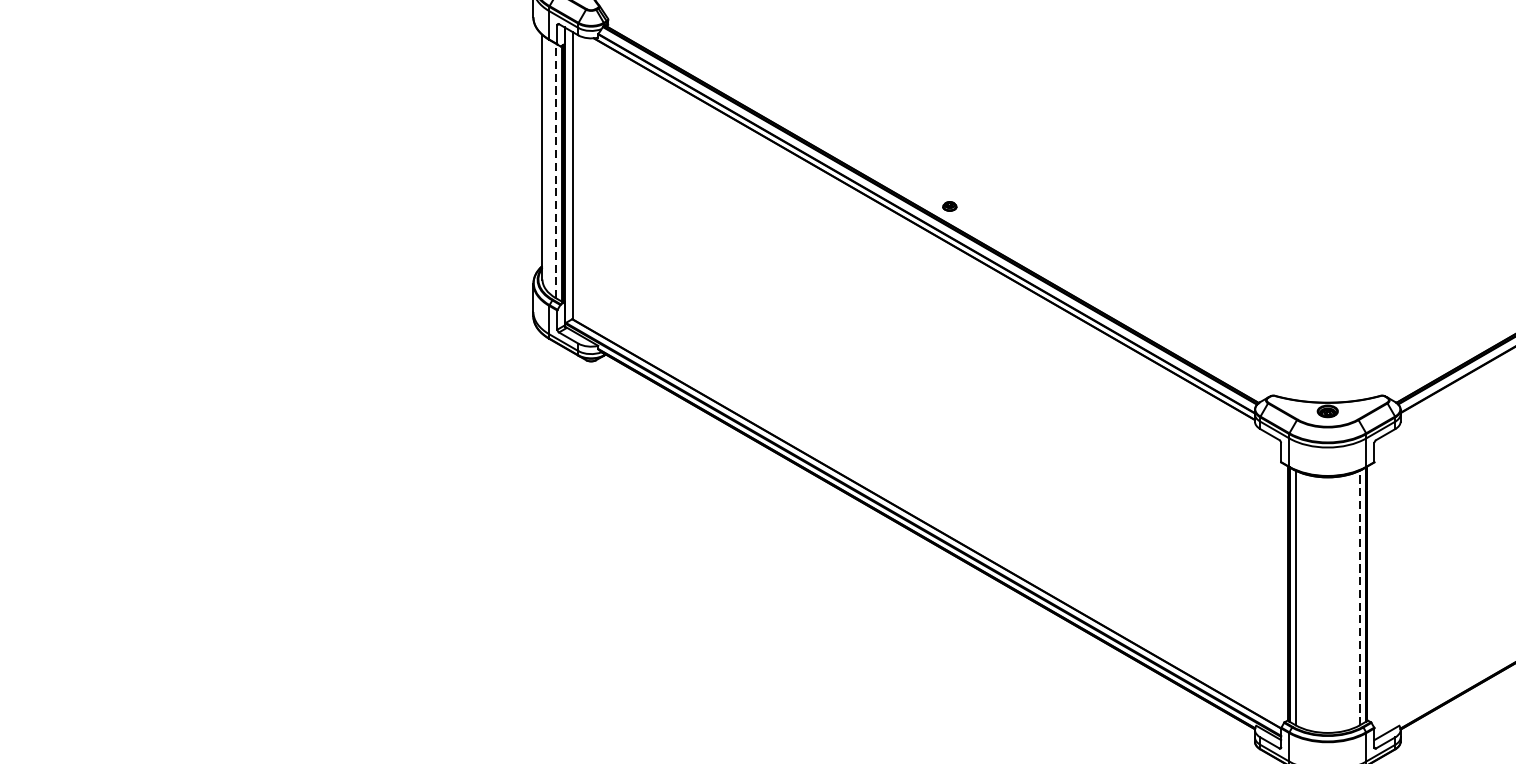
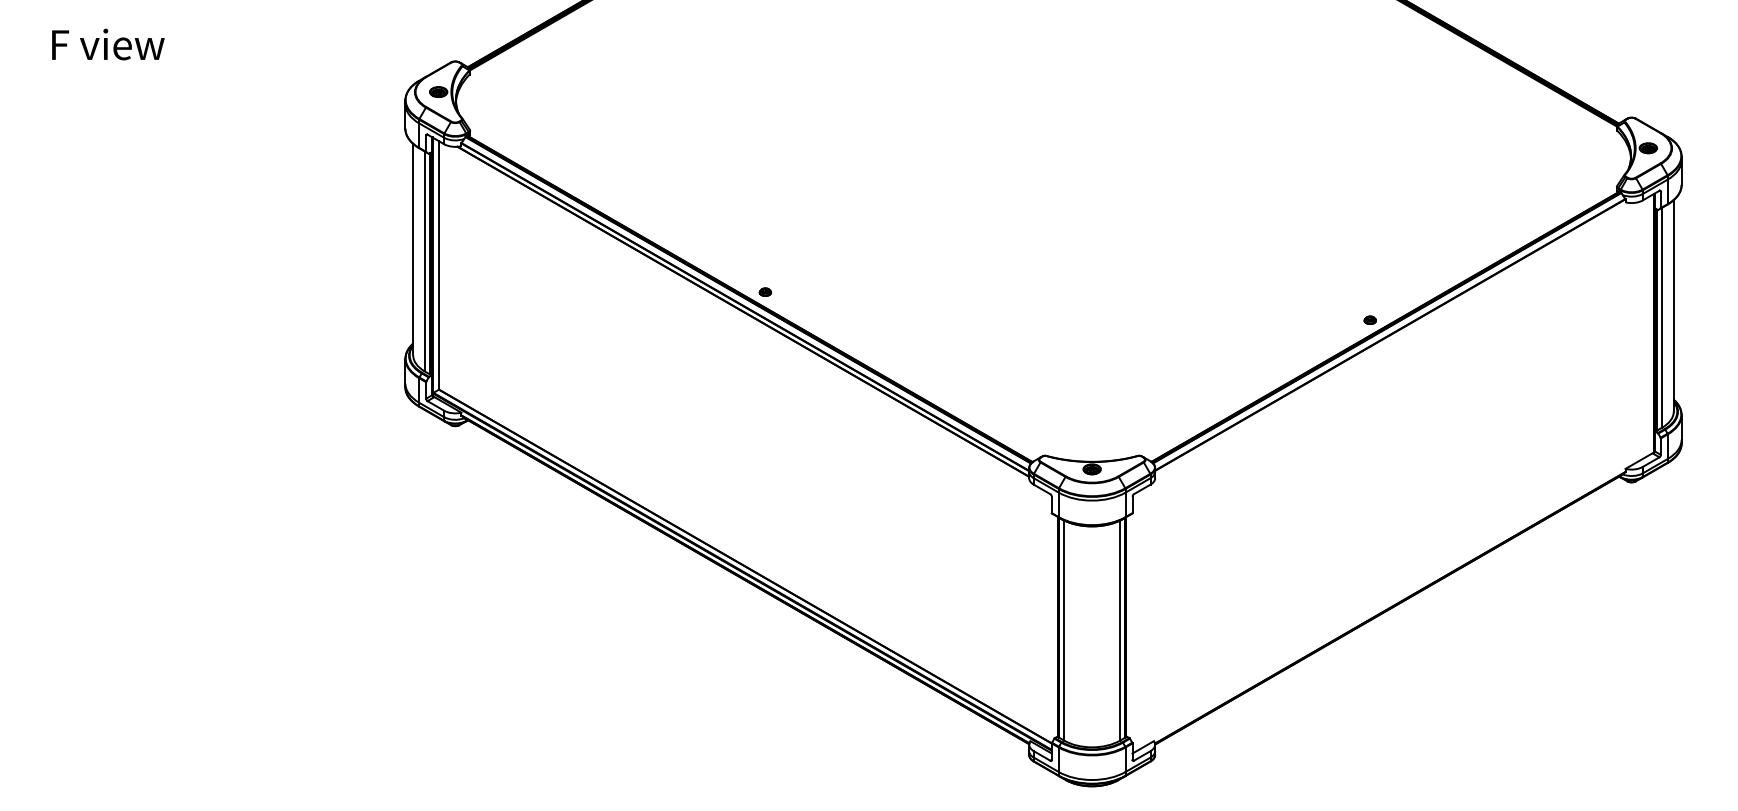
line: (555, 170) -> (424, 261), dashed -> solid
line: (1359, 597) -> (1119, 630), dashed -> solid

